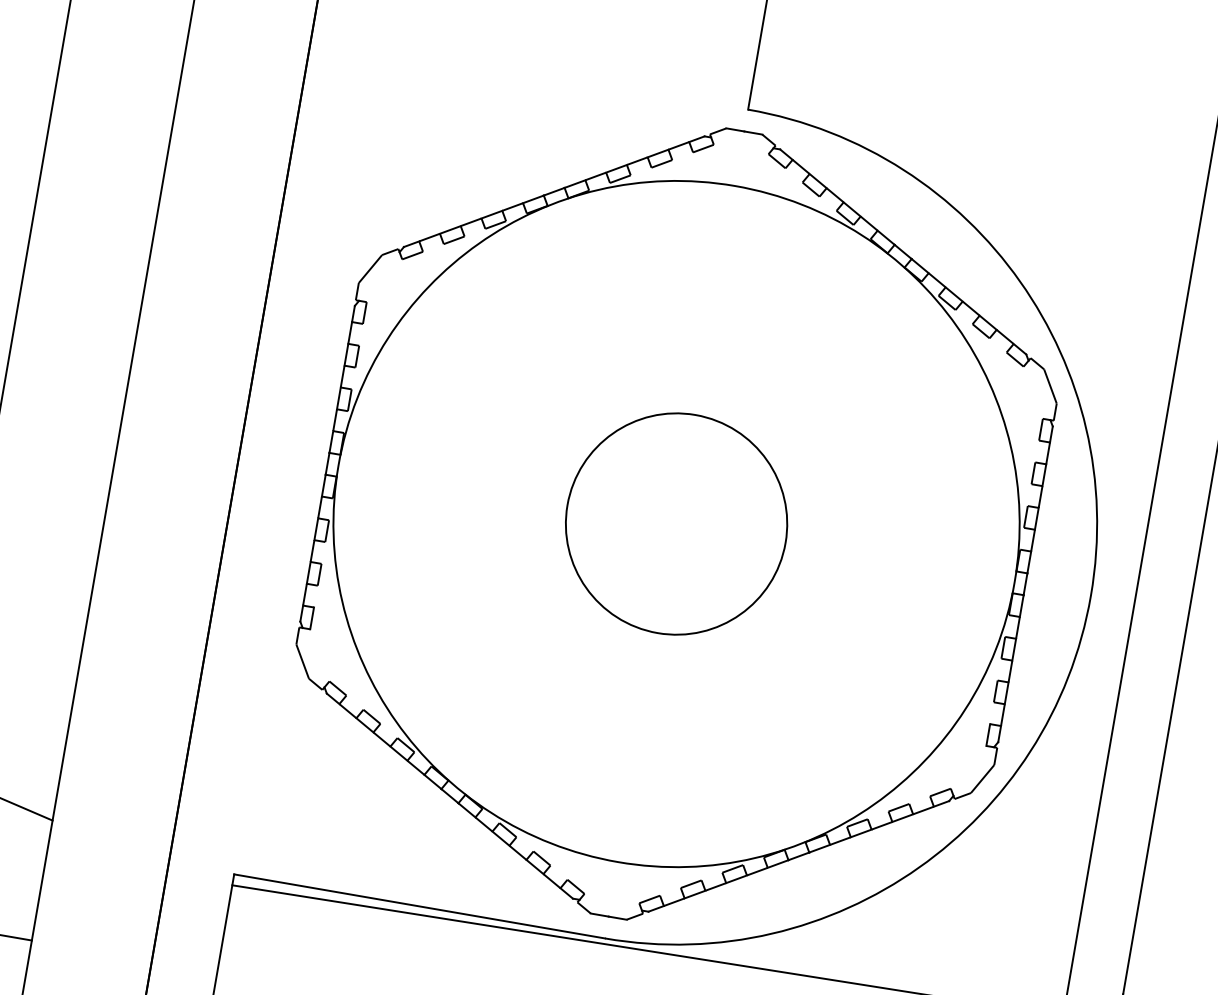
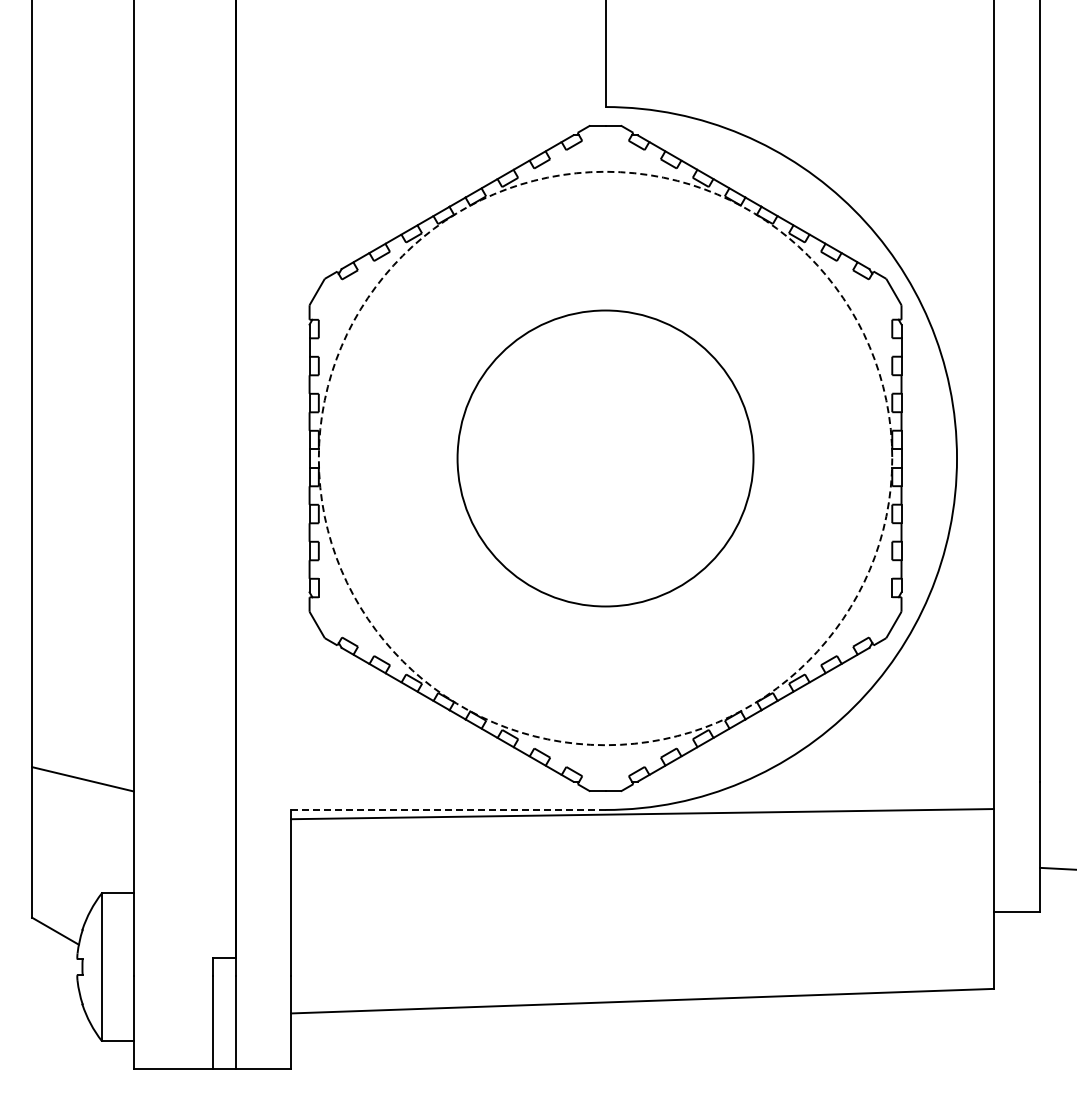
circle: (676, 524) -> (605, 458), size x1.6
circle: (676, 524) -> (605, 458), solid -> dashed
line: (419, 905) -> (448, 809), solid -> dashed

